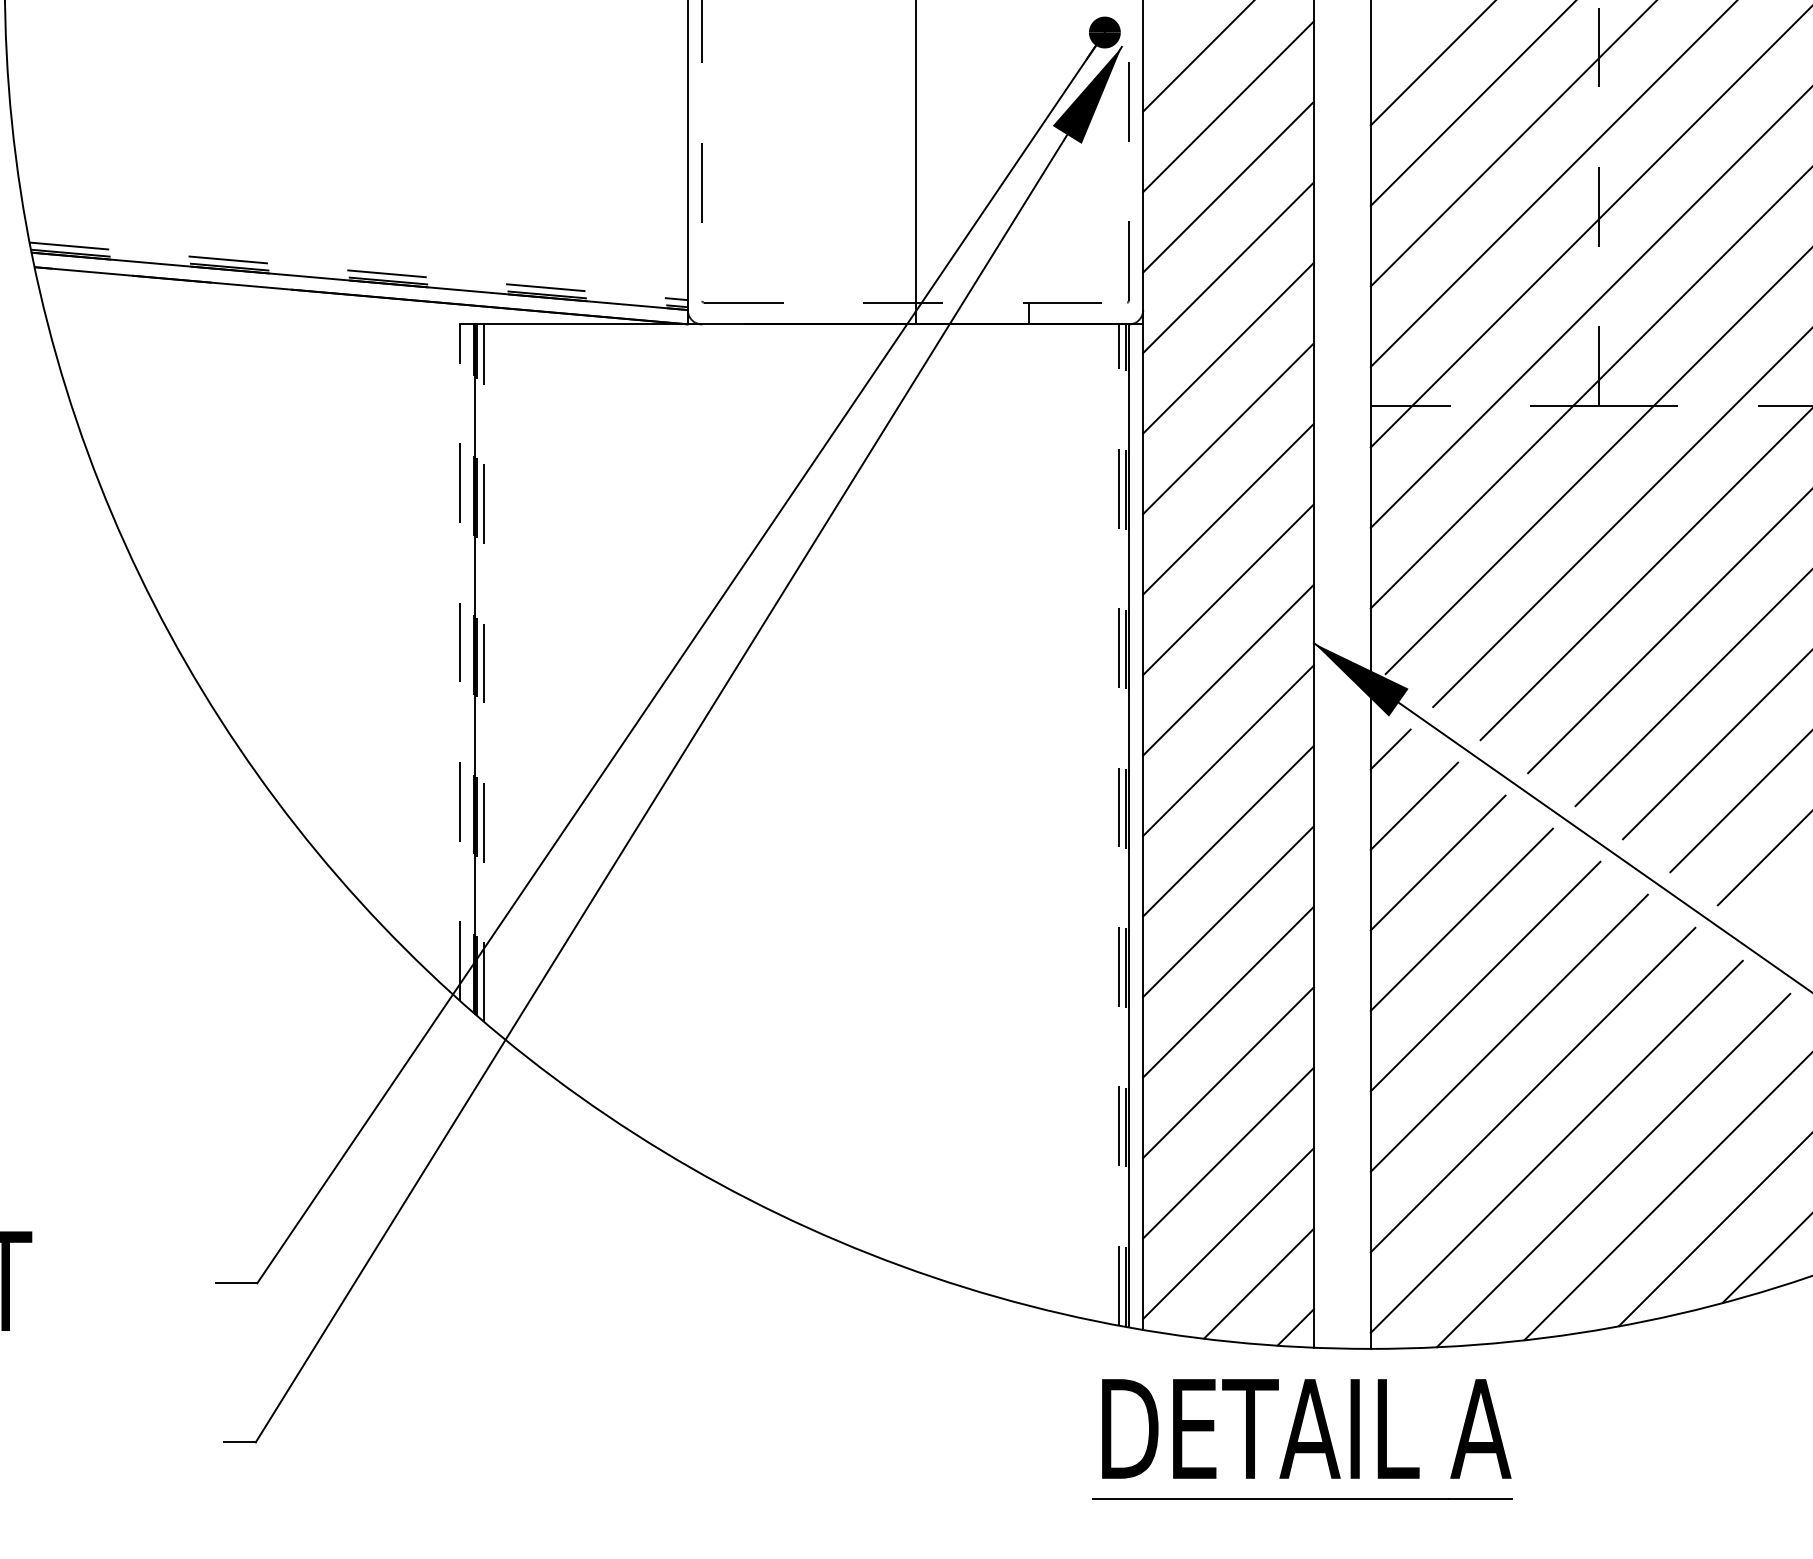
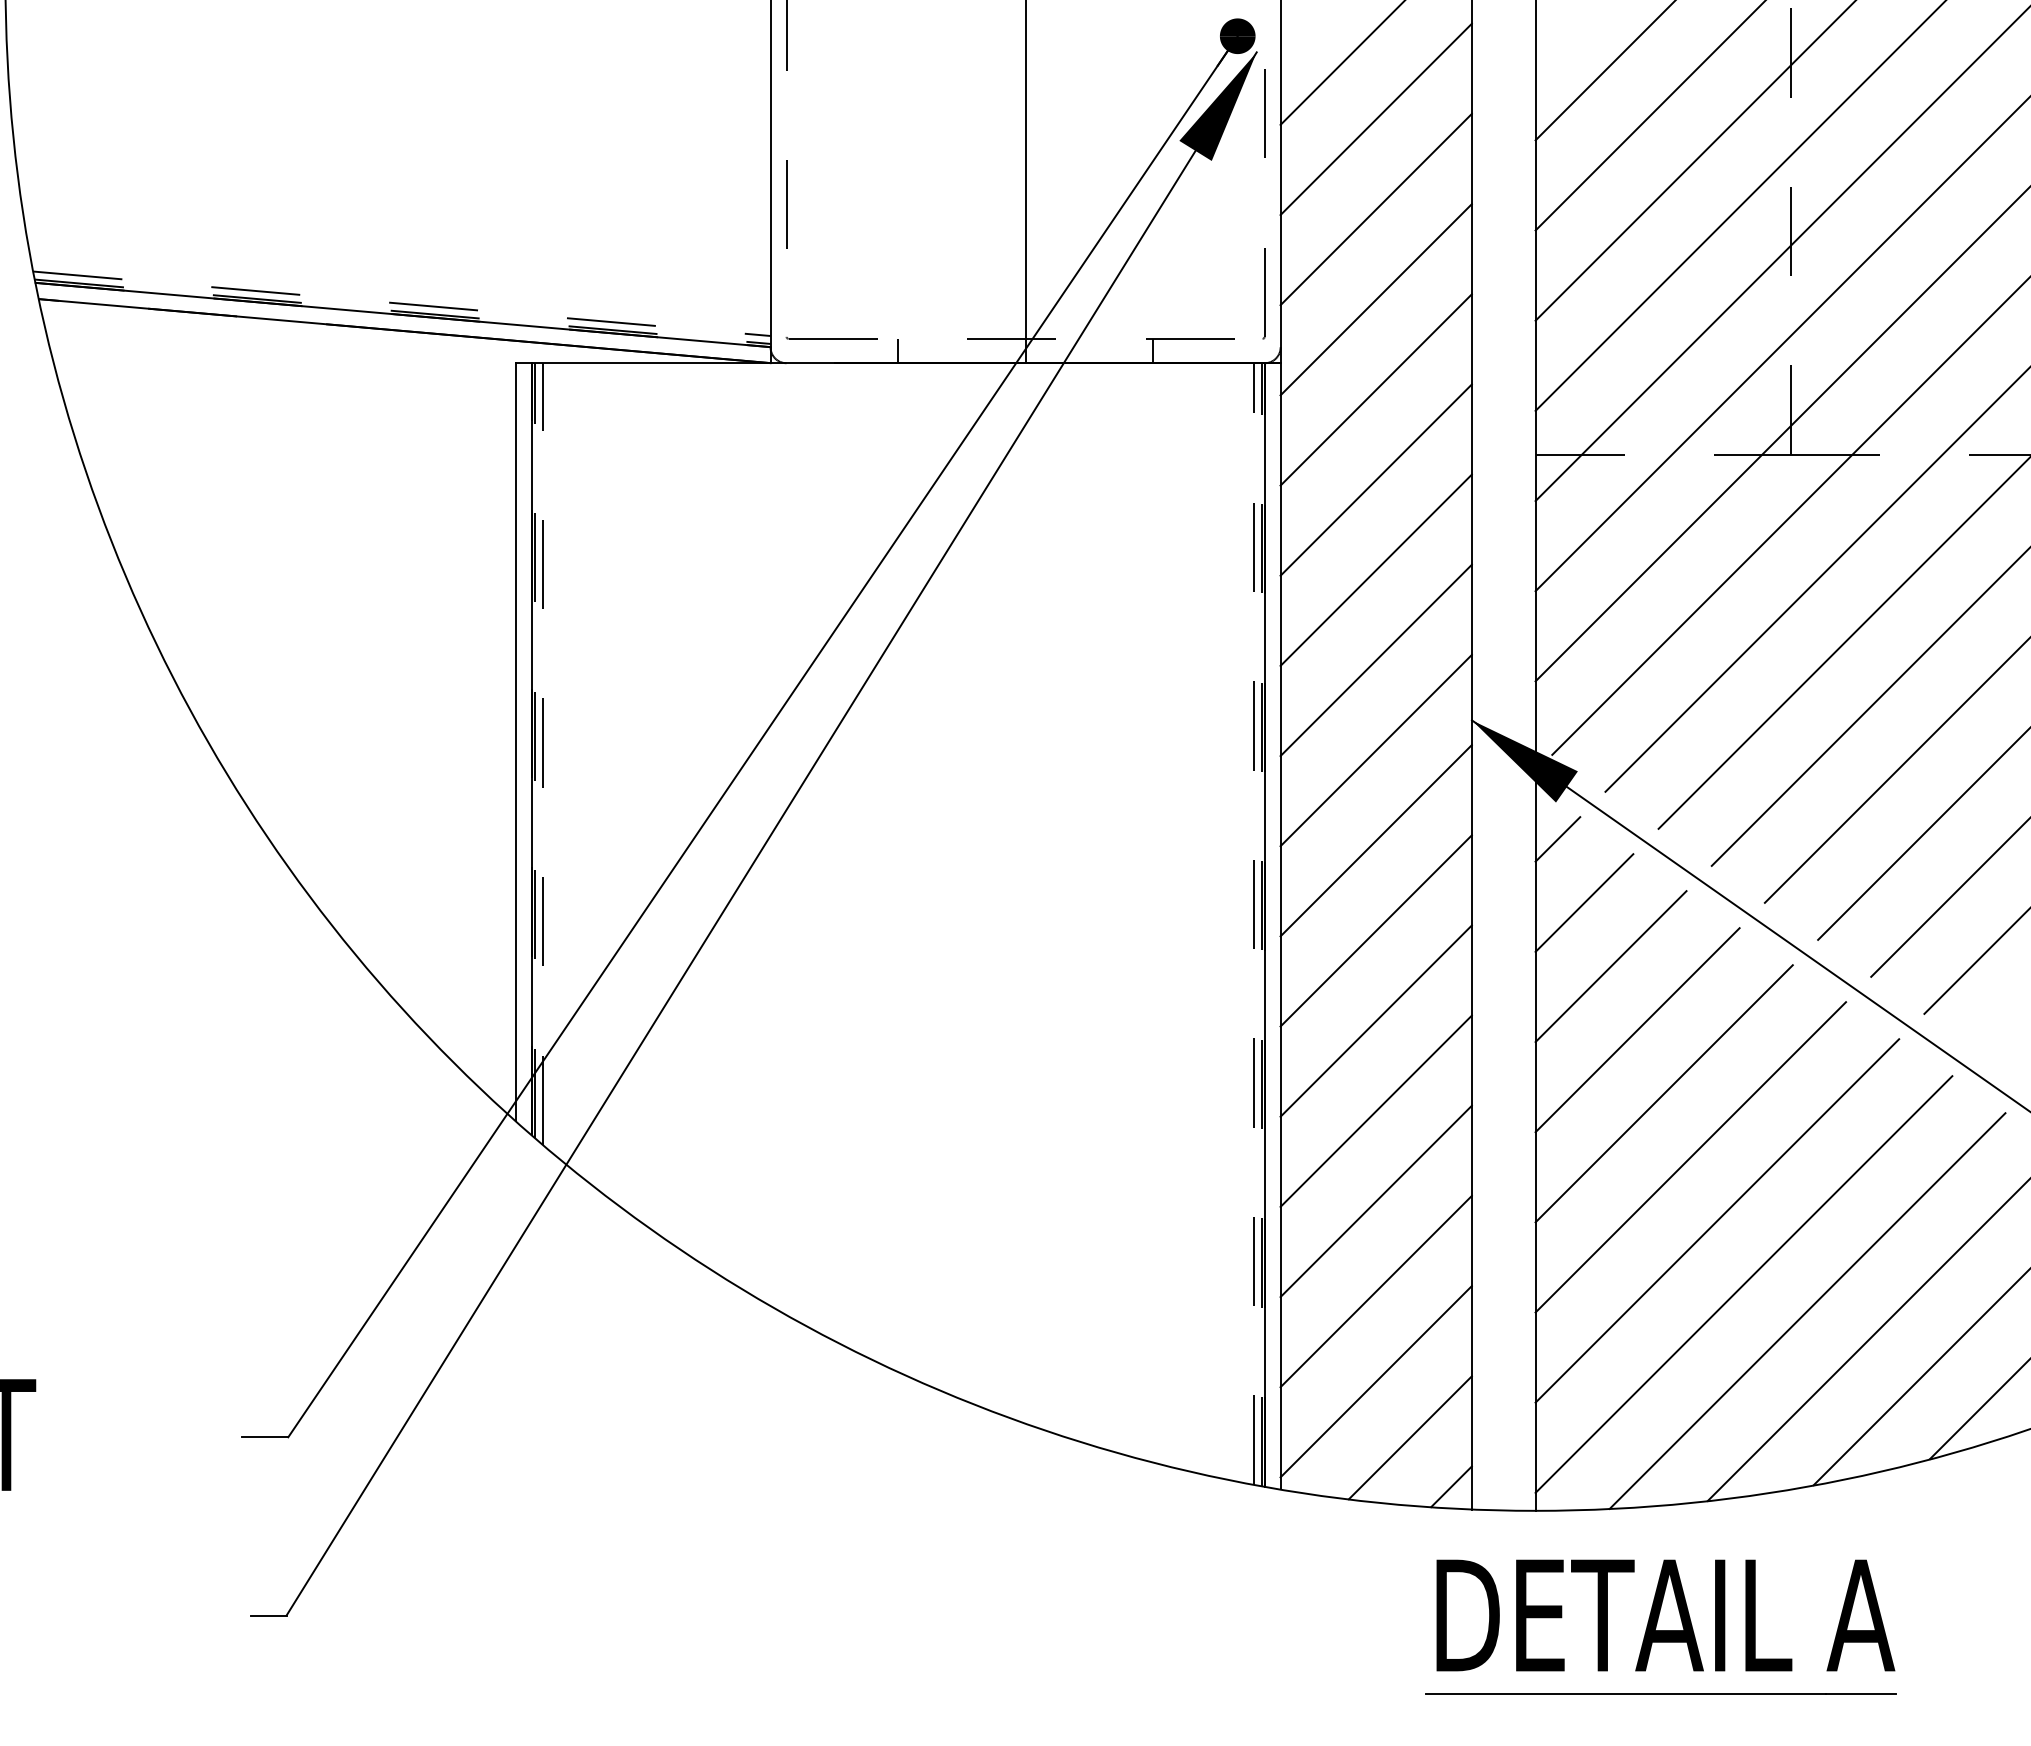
line: (802, 313) -> (898, 350), added
line: (460, 663) -> (515, 742), dashed -> solid
part: (1301, 1438) -> (1660, 1626), moved

